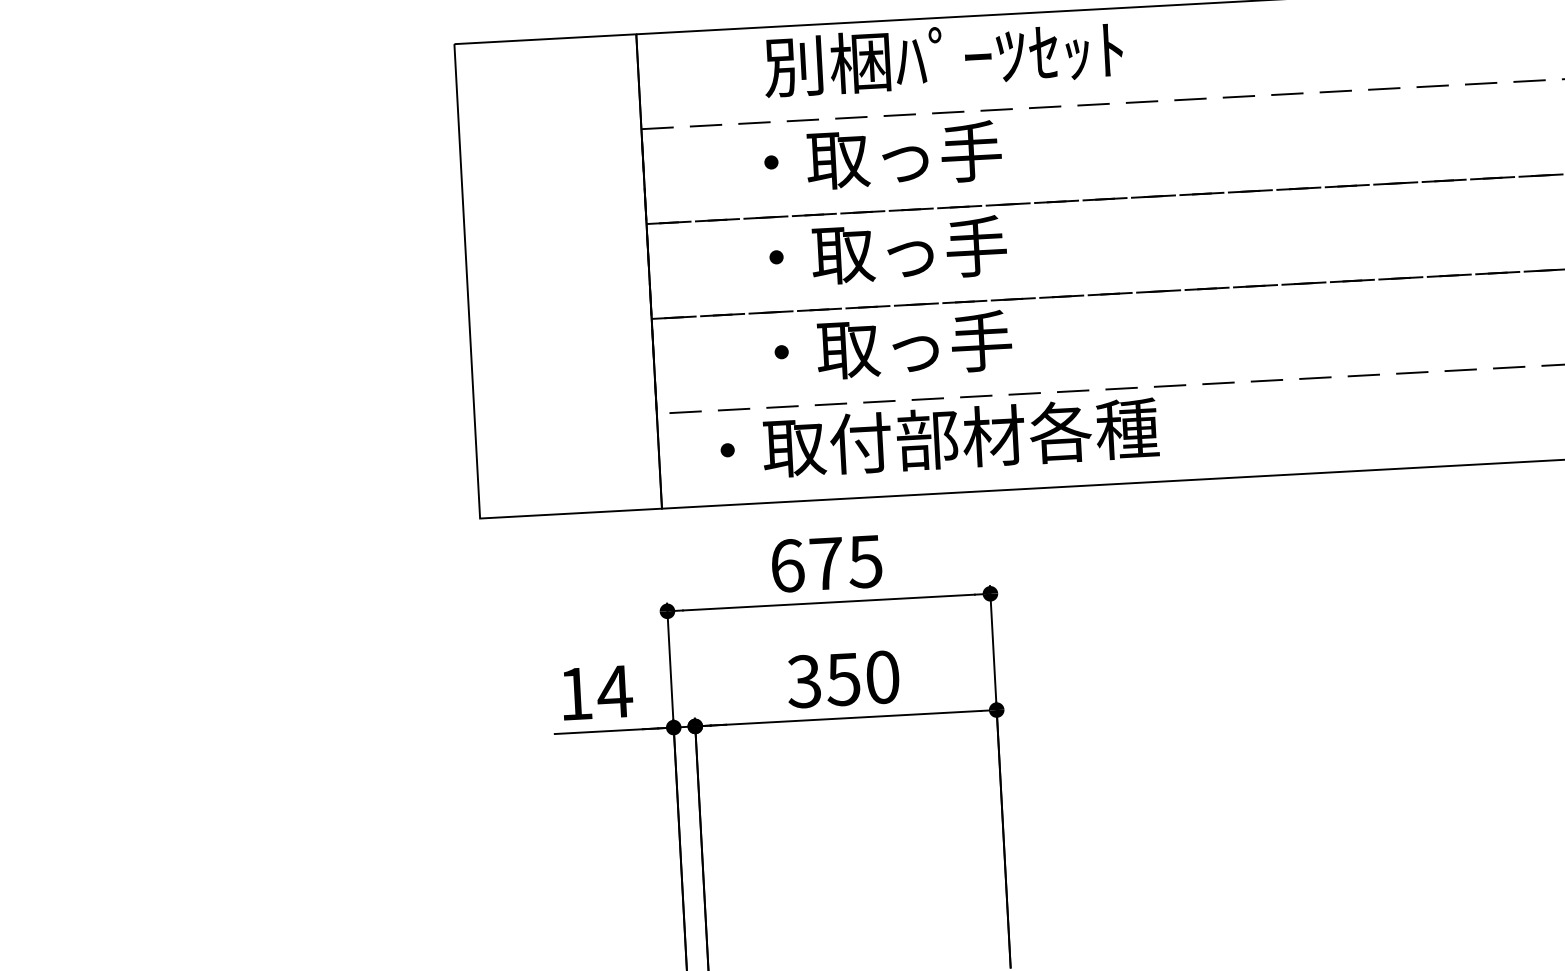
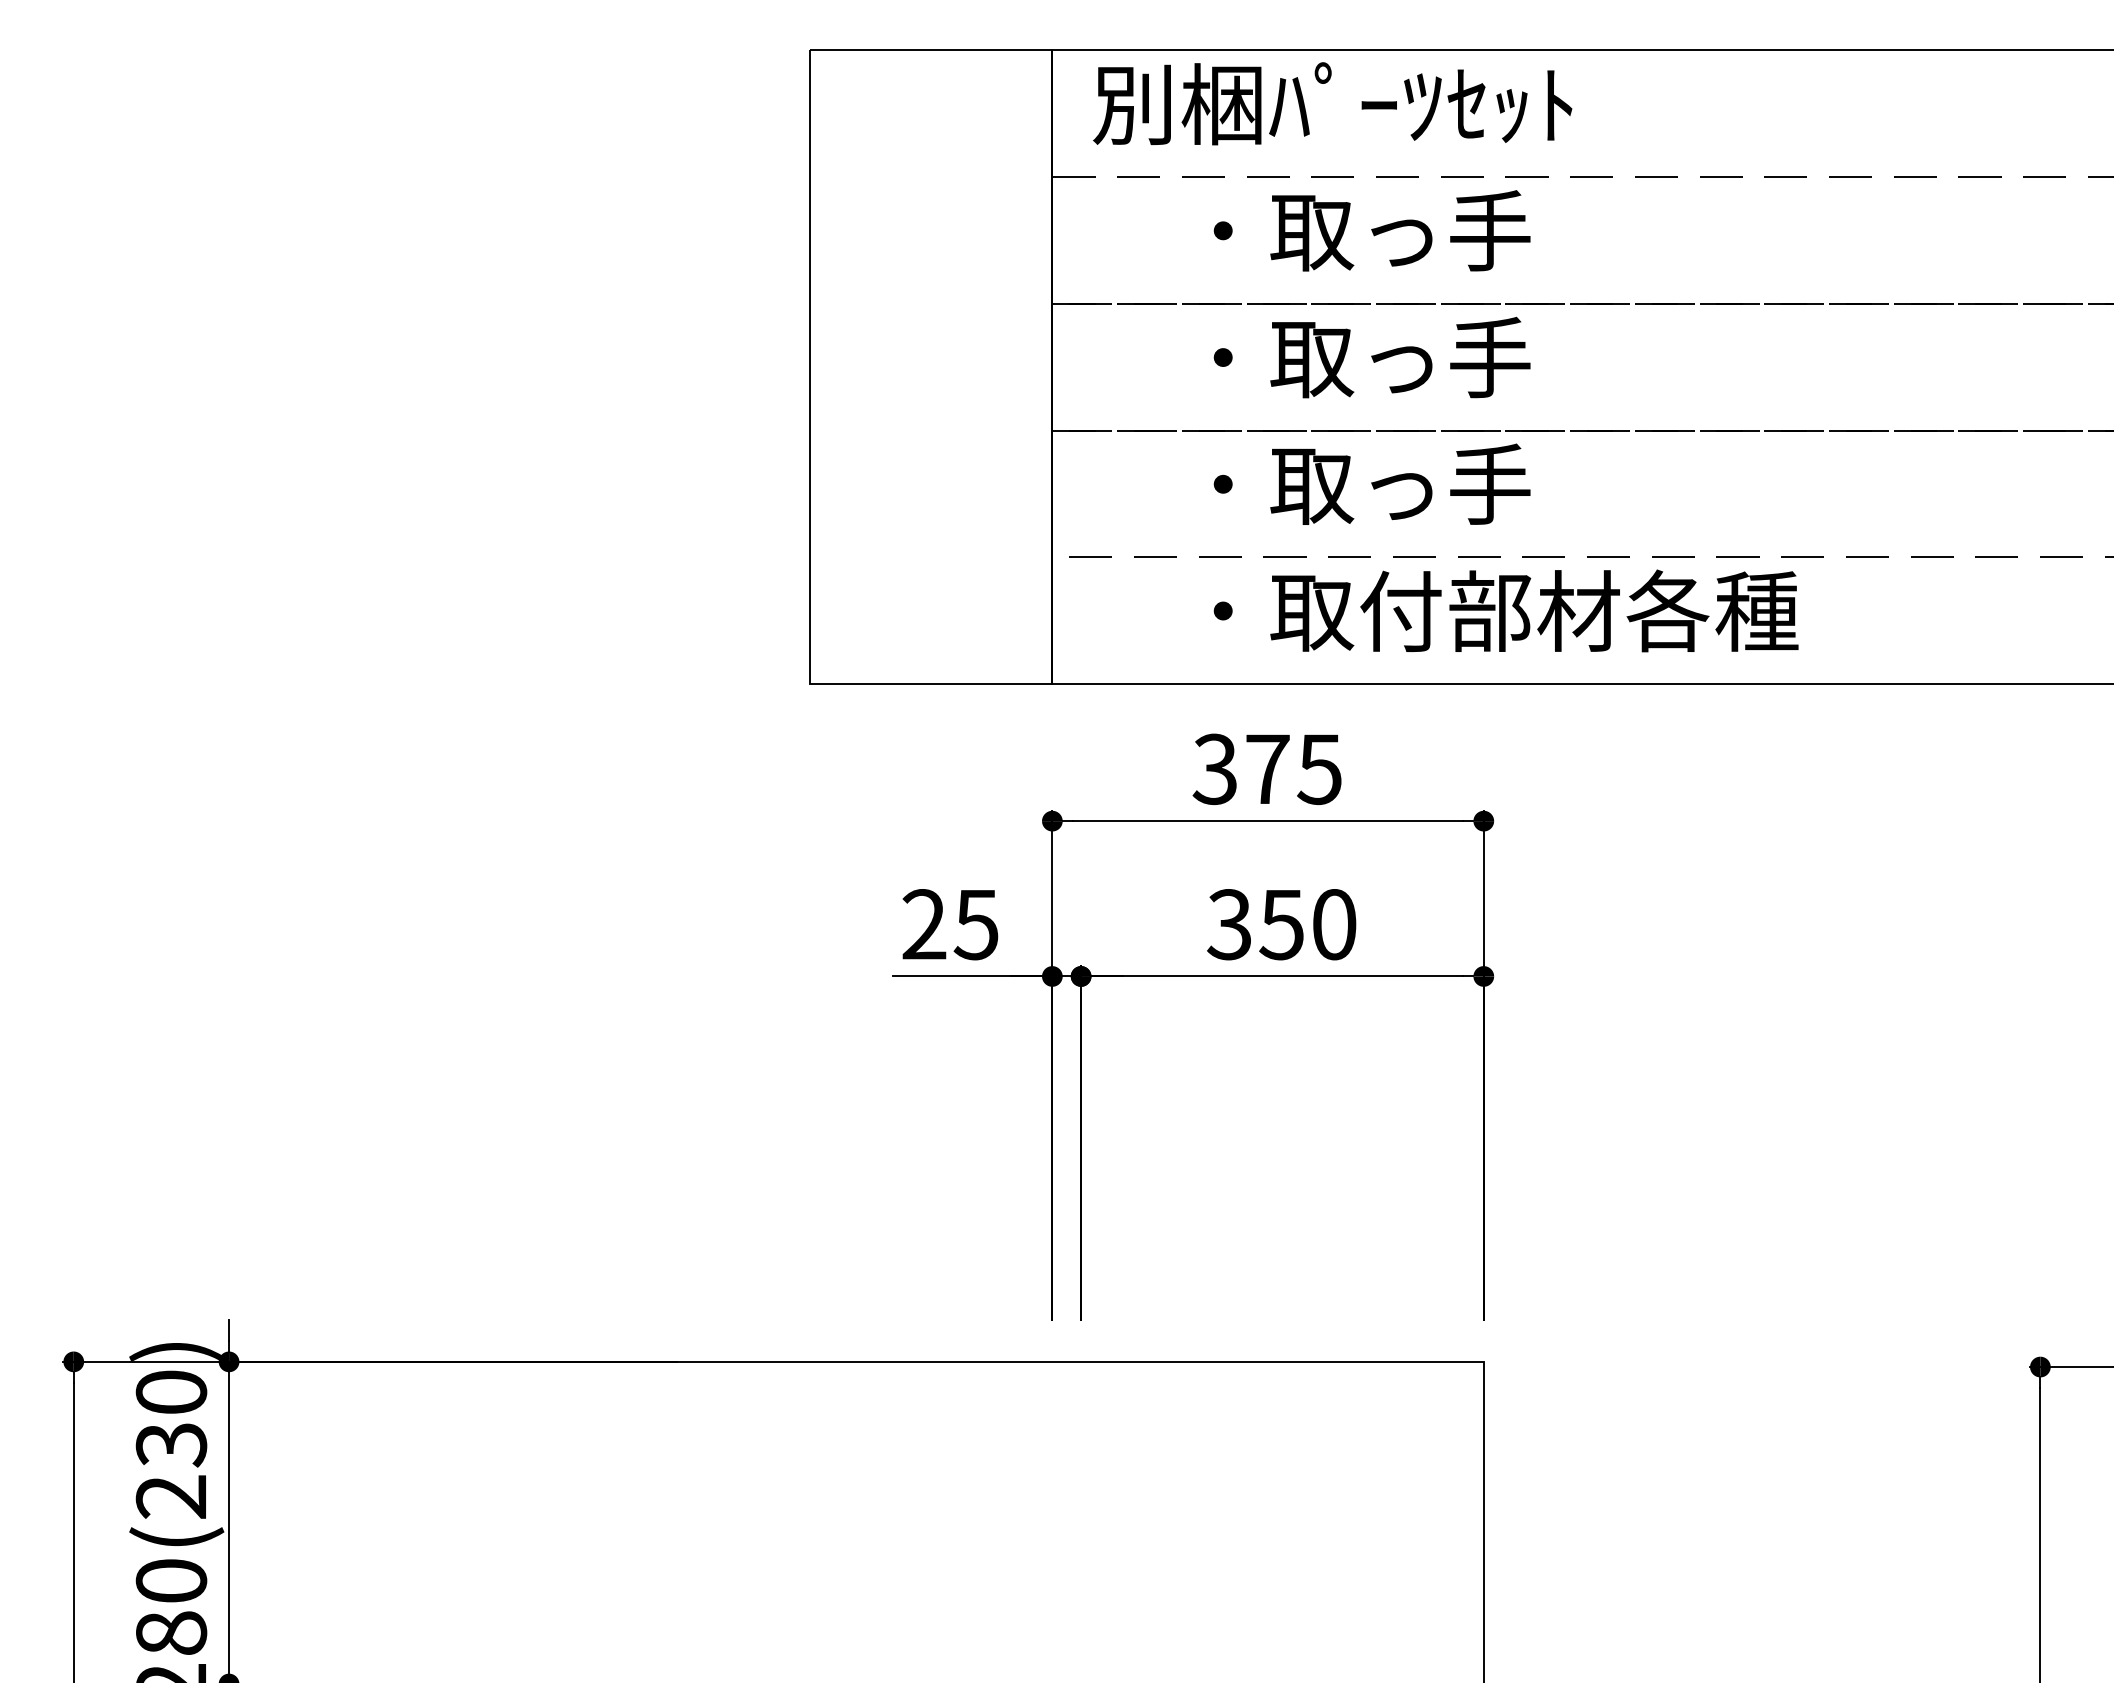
text: (943, 57) -> (1332, 103), moved
text: (938, 438) -> (1505, 610), moved
text: (786, 566) -> (1214, 769), 675 -> 375
text: (596, 692) -> (951, 924), 14 -> 25

